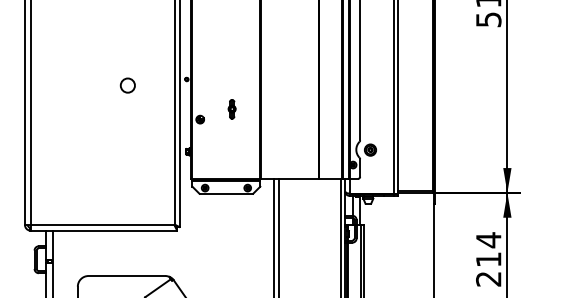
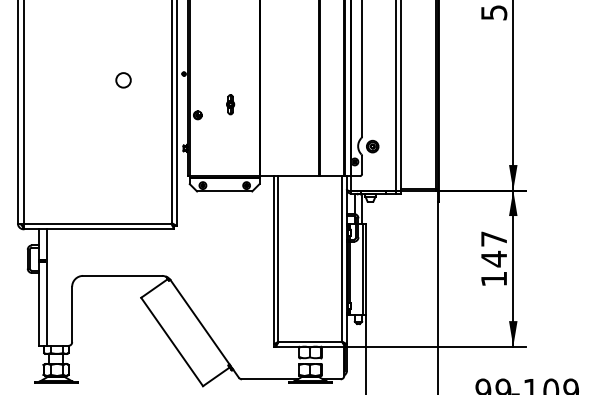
text: (488, 259) -> (493, 258), 214 -> 147

